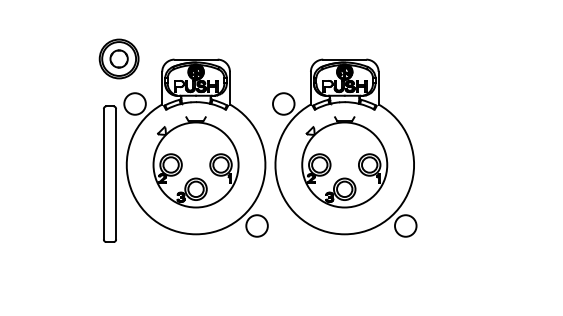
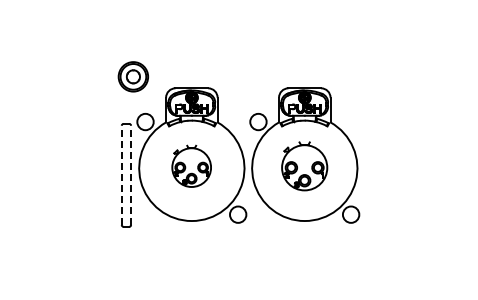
part: (117, 58) -> (132, 76), moved
part: (195, 162) -> (191, 166), size x0.6
part: (344, 162) -> (304, 166), size x0.7
line: (103, 174) -> (121, 175), solid -> dashed
line: (116, 174) -> (131, 175), solid -> dashed

